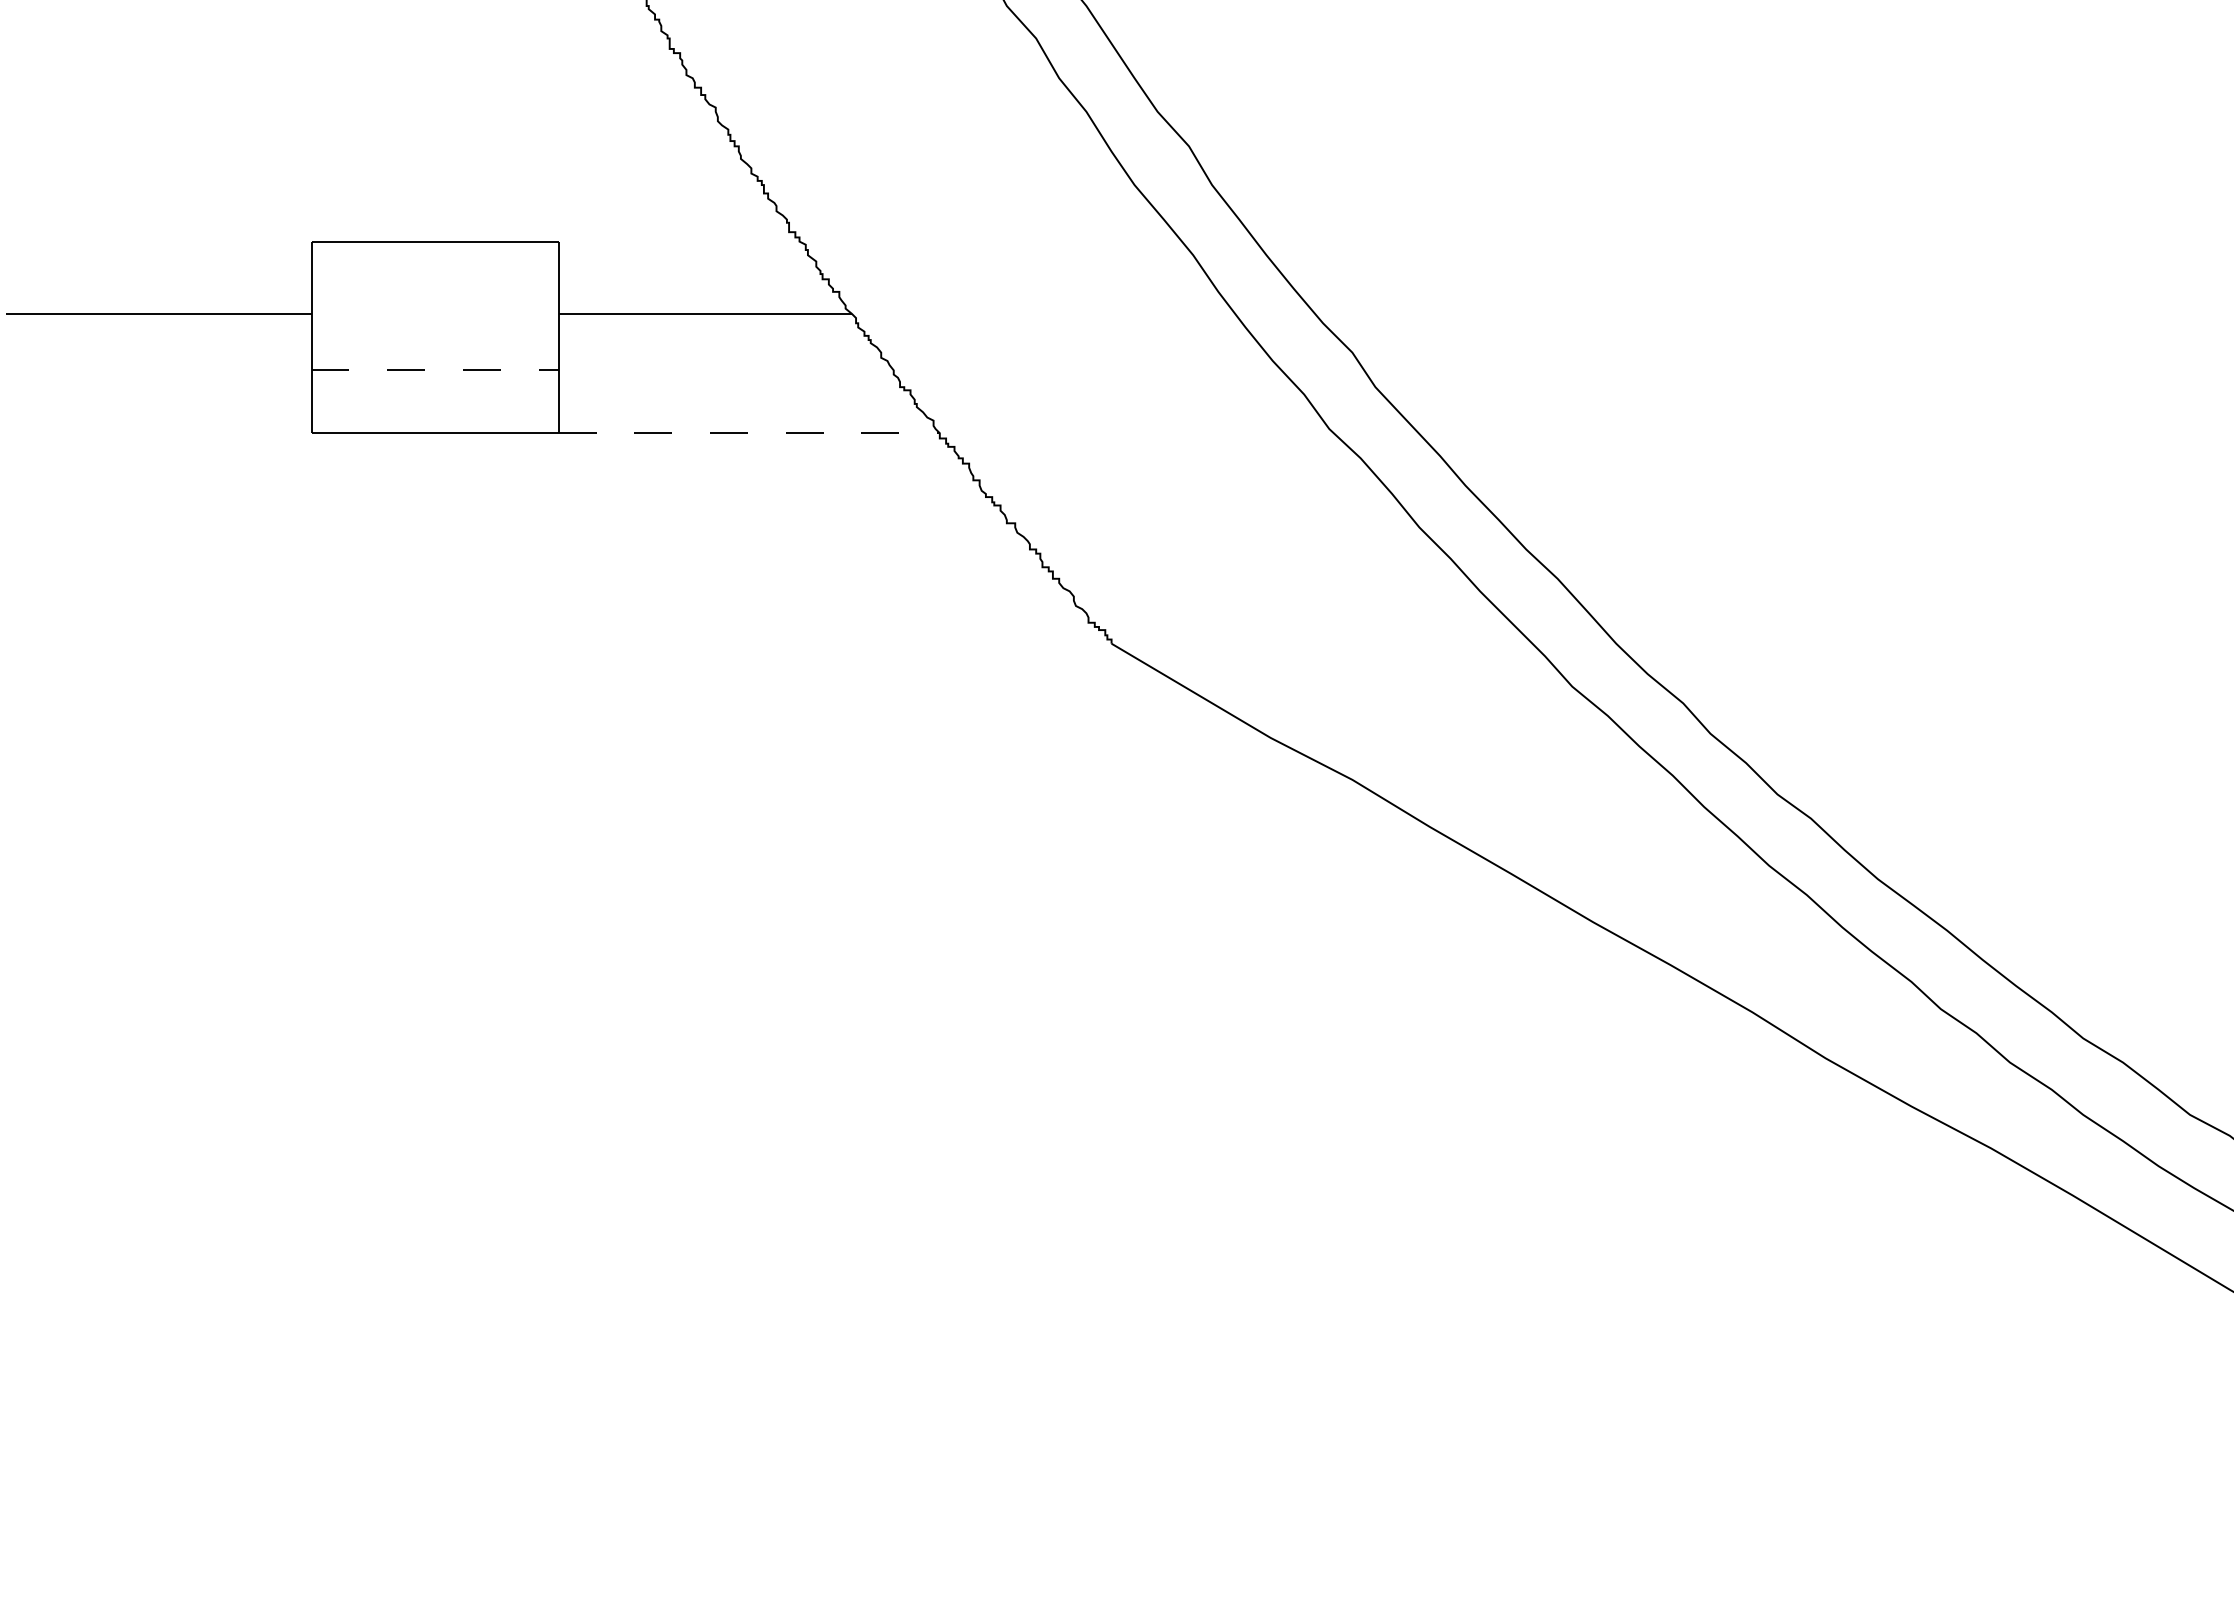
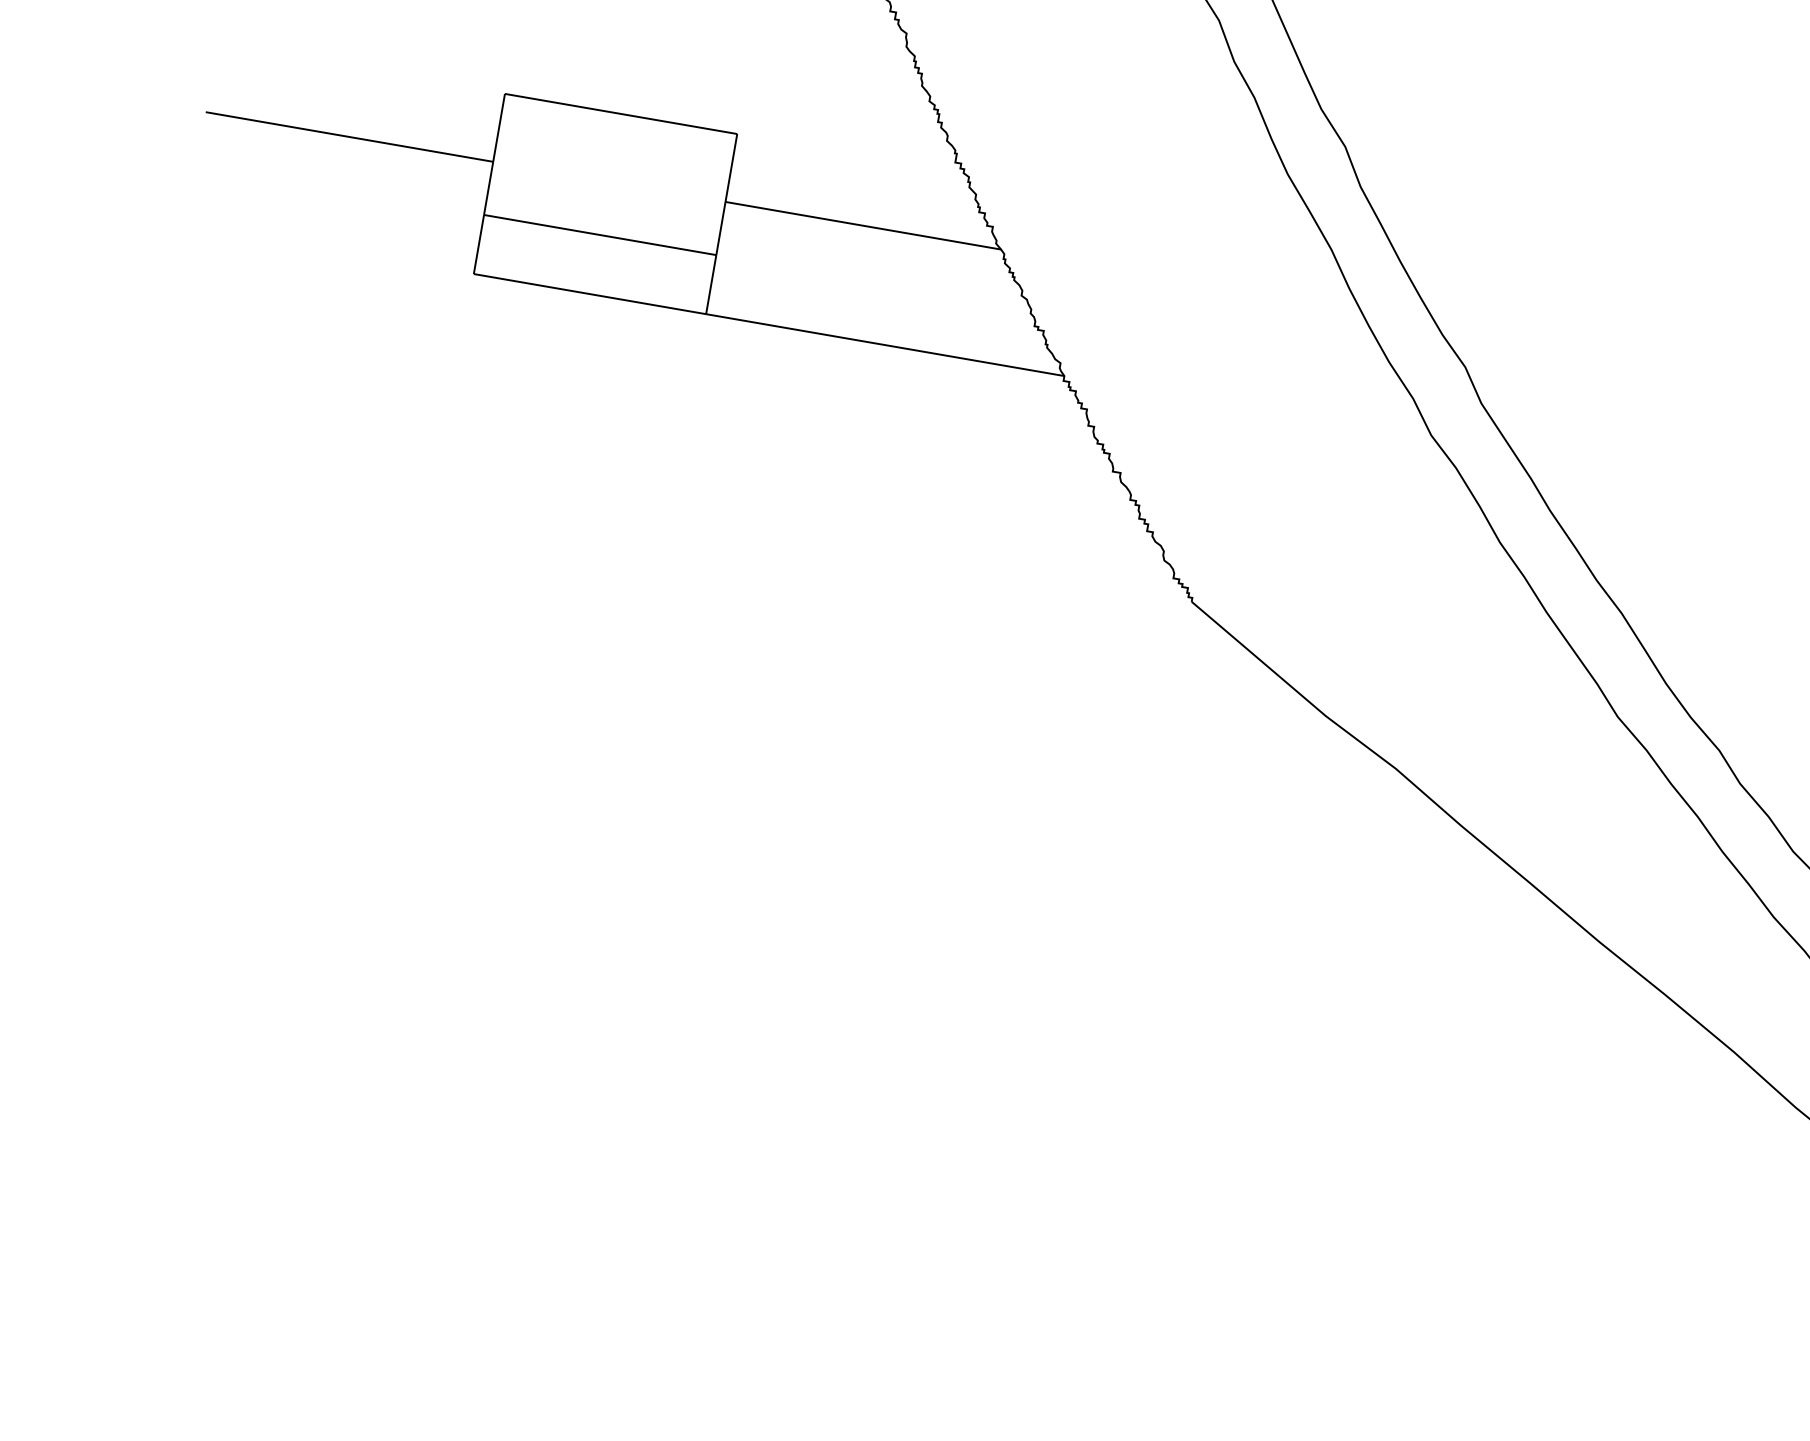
line: (435, 370) -> (600, 235), dashed -> solid
line: (749, 433) -> (885, 345), dashed -> solid

